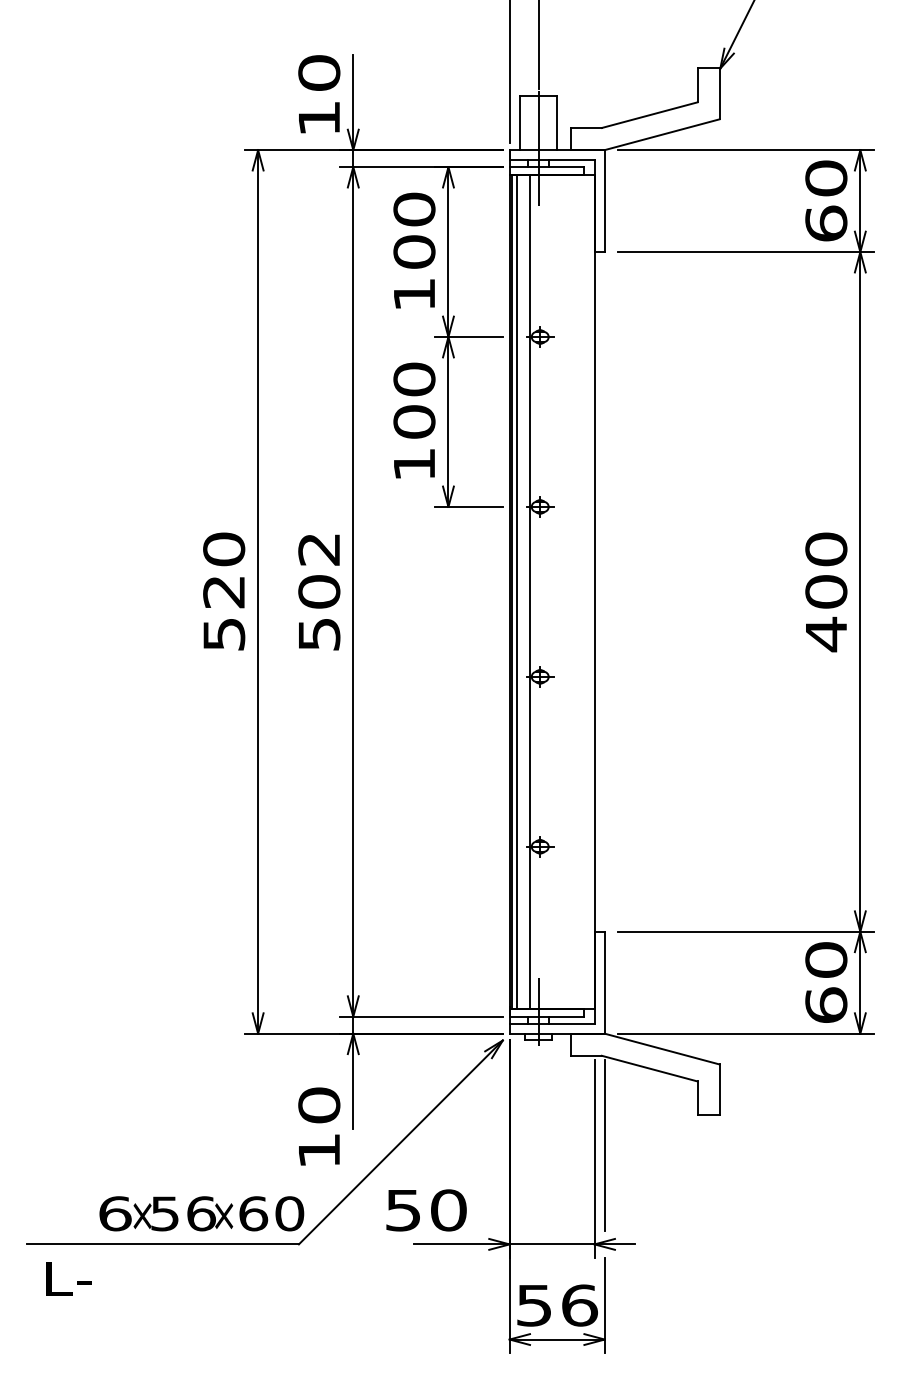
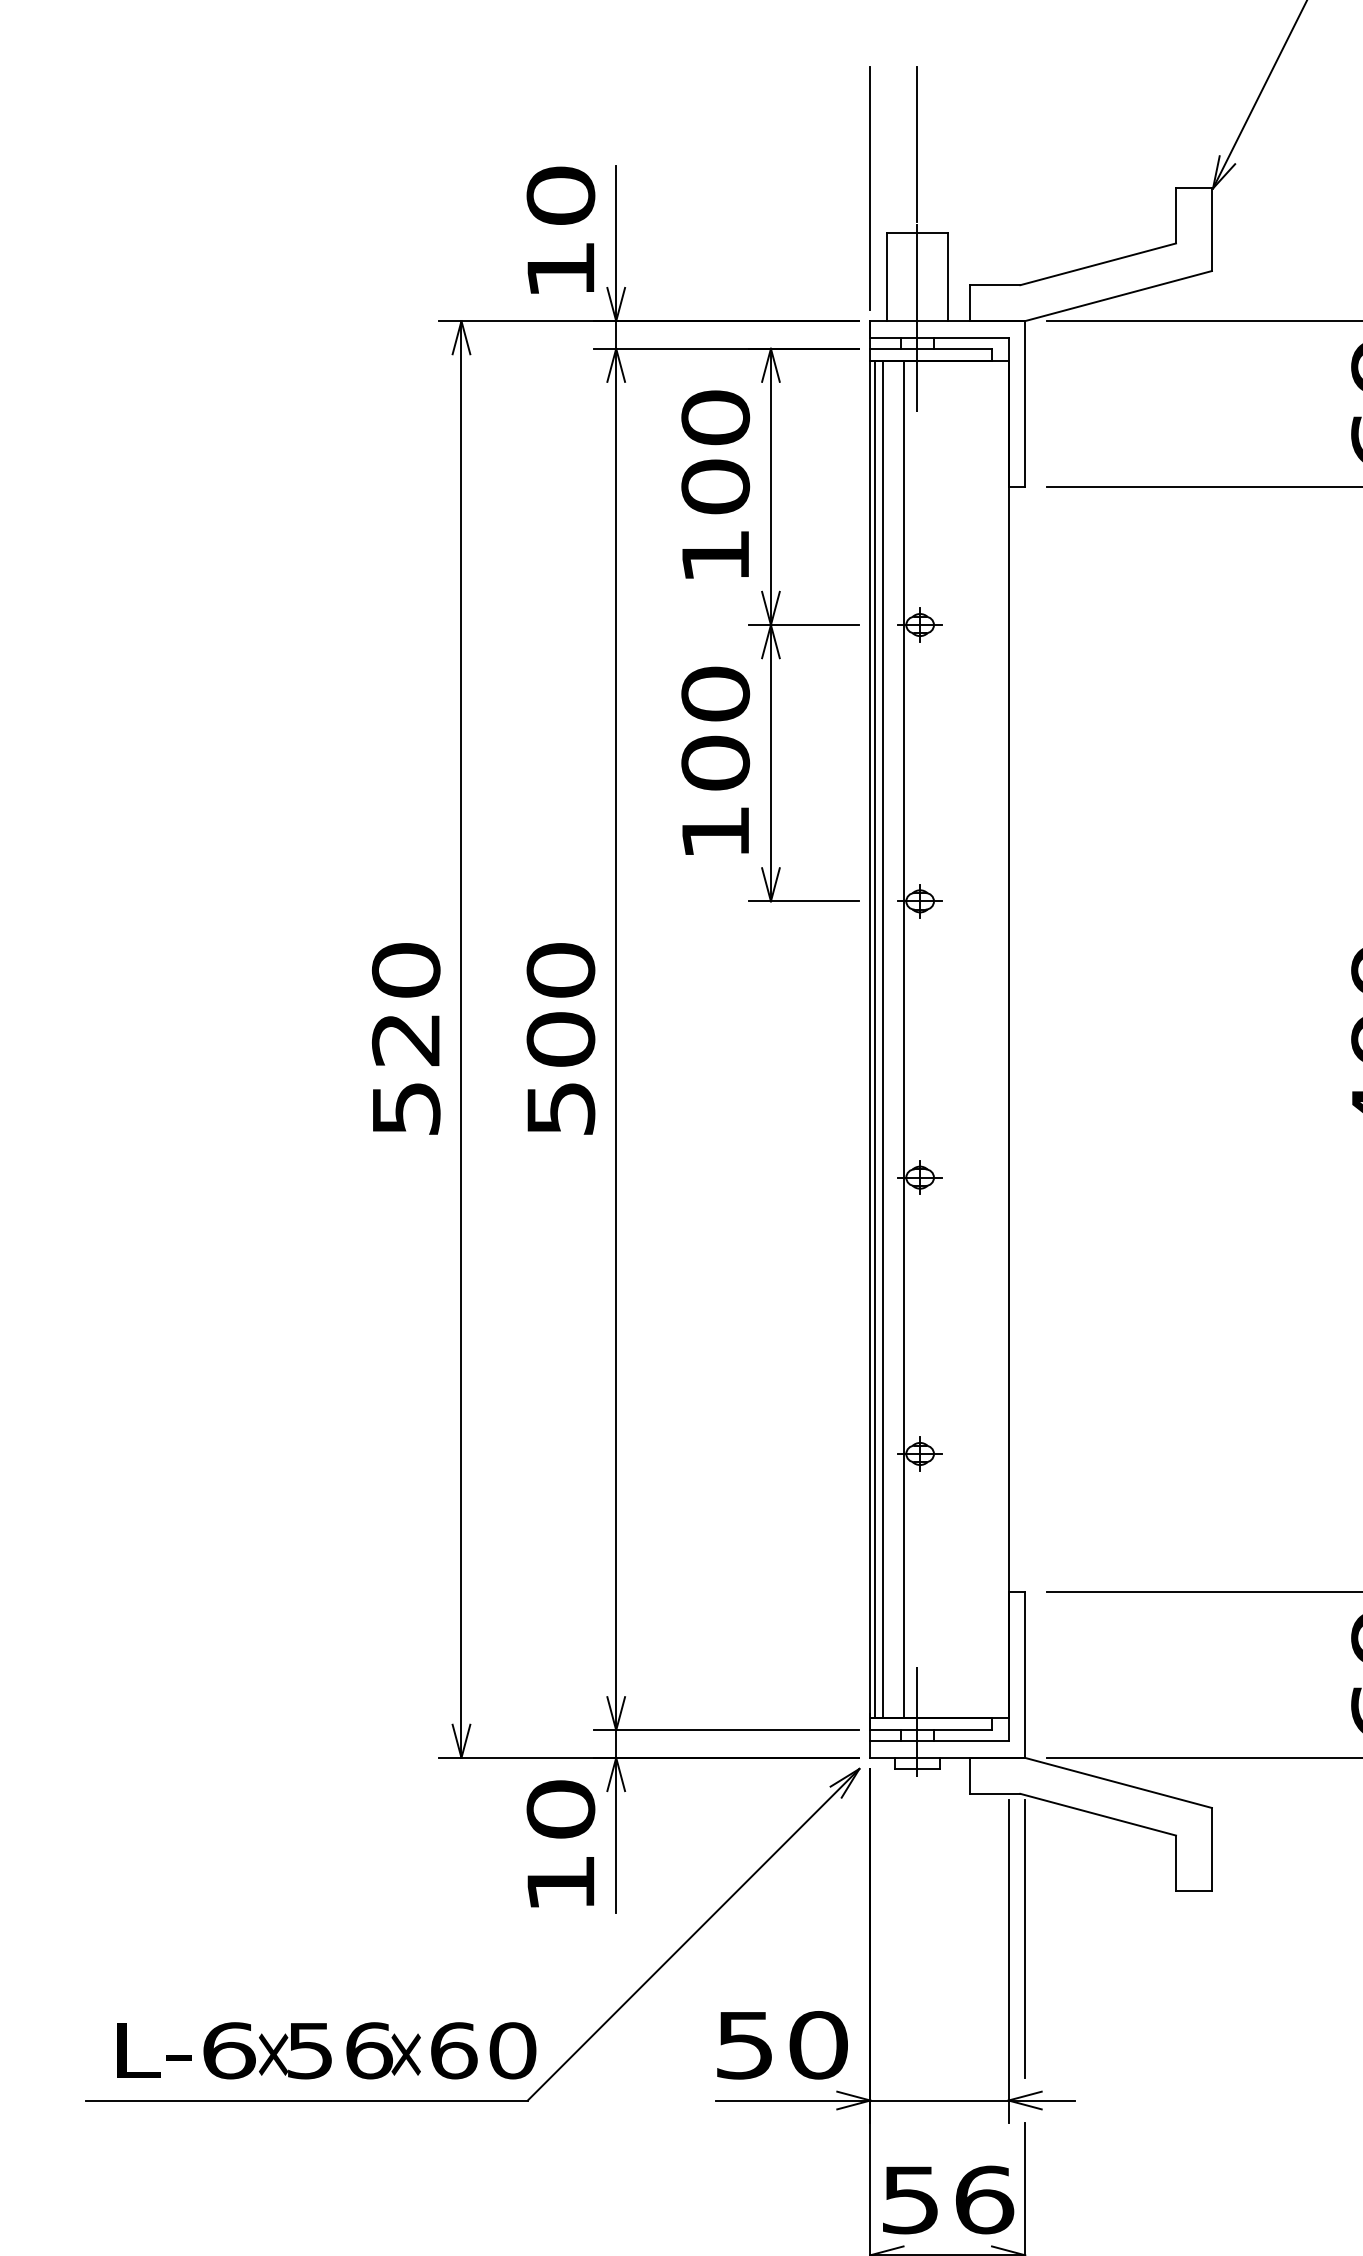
text: (319, 549) -> (561, 970), 502 -> 500
text: (319, 1126) -> (561, 1843), moved
text: (426, 1210) -> (782, 2045), moved
text: (68, 1278) -> (153, 2050), moved

